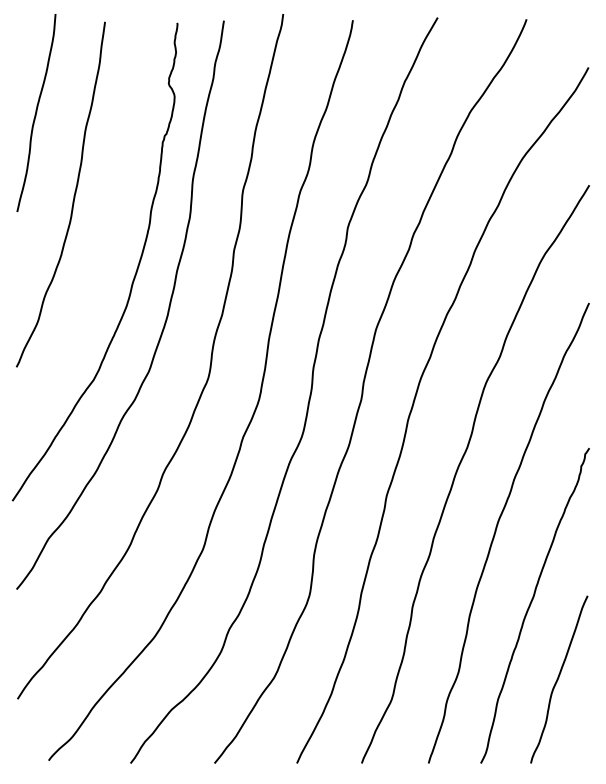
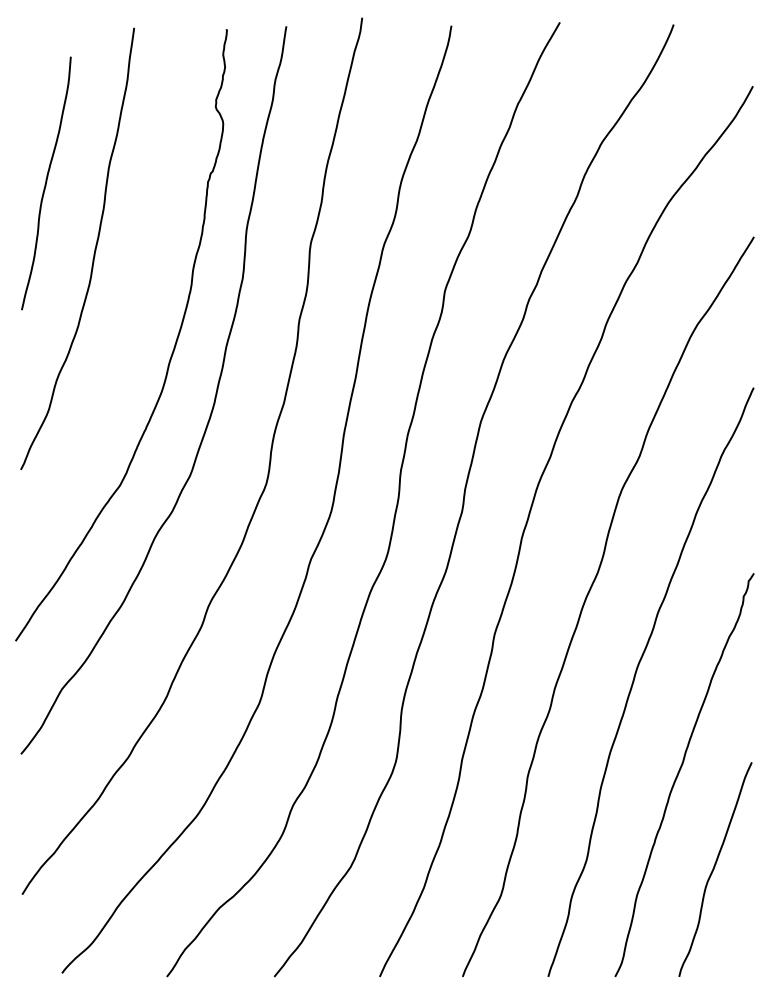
curve: (36, 113) -> (46, 183), moved

